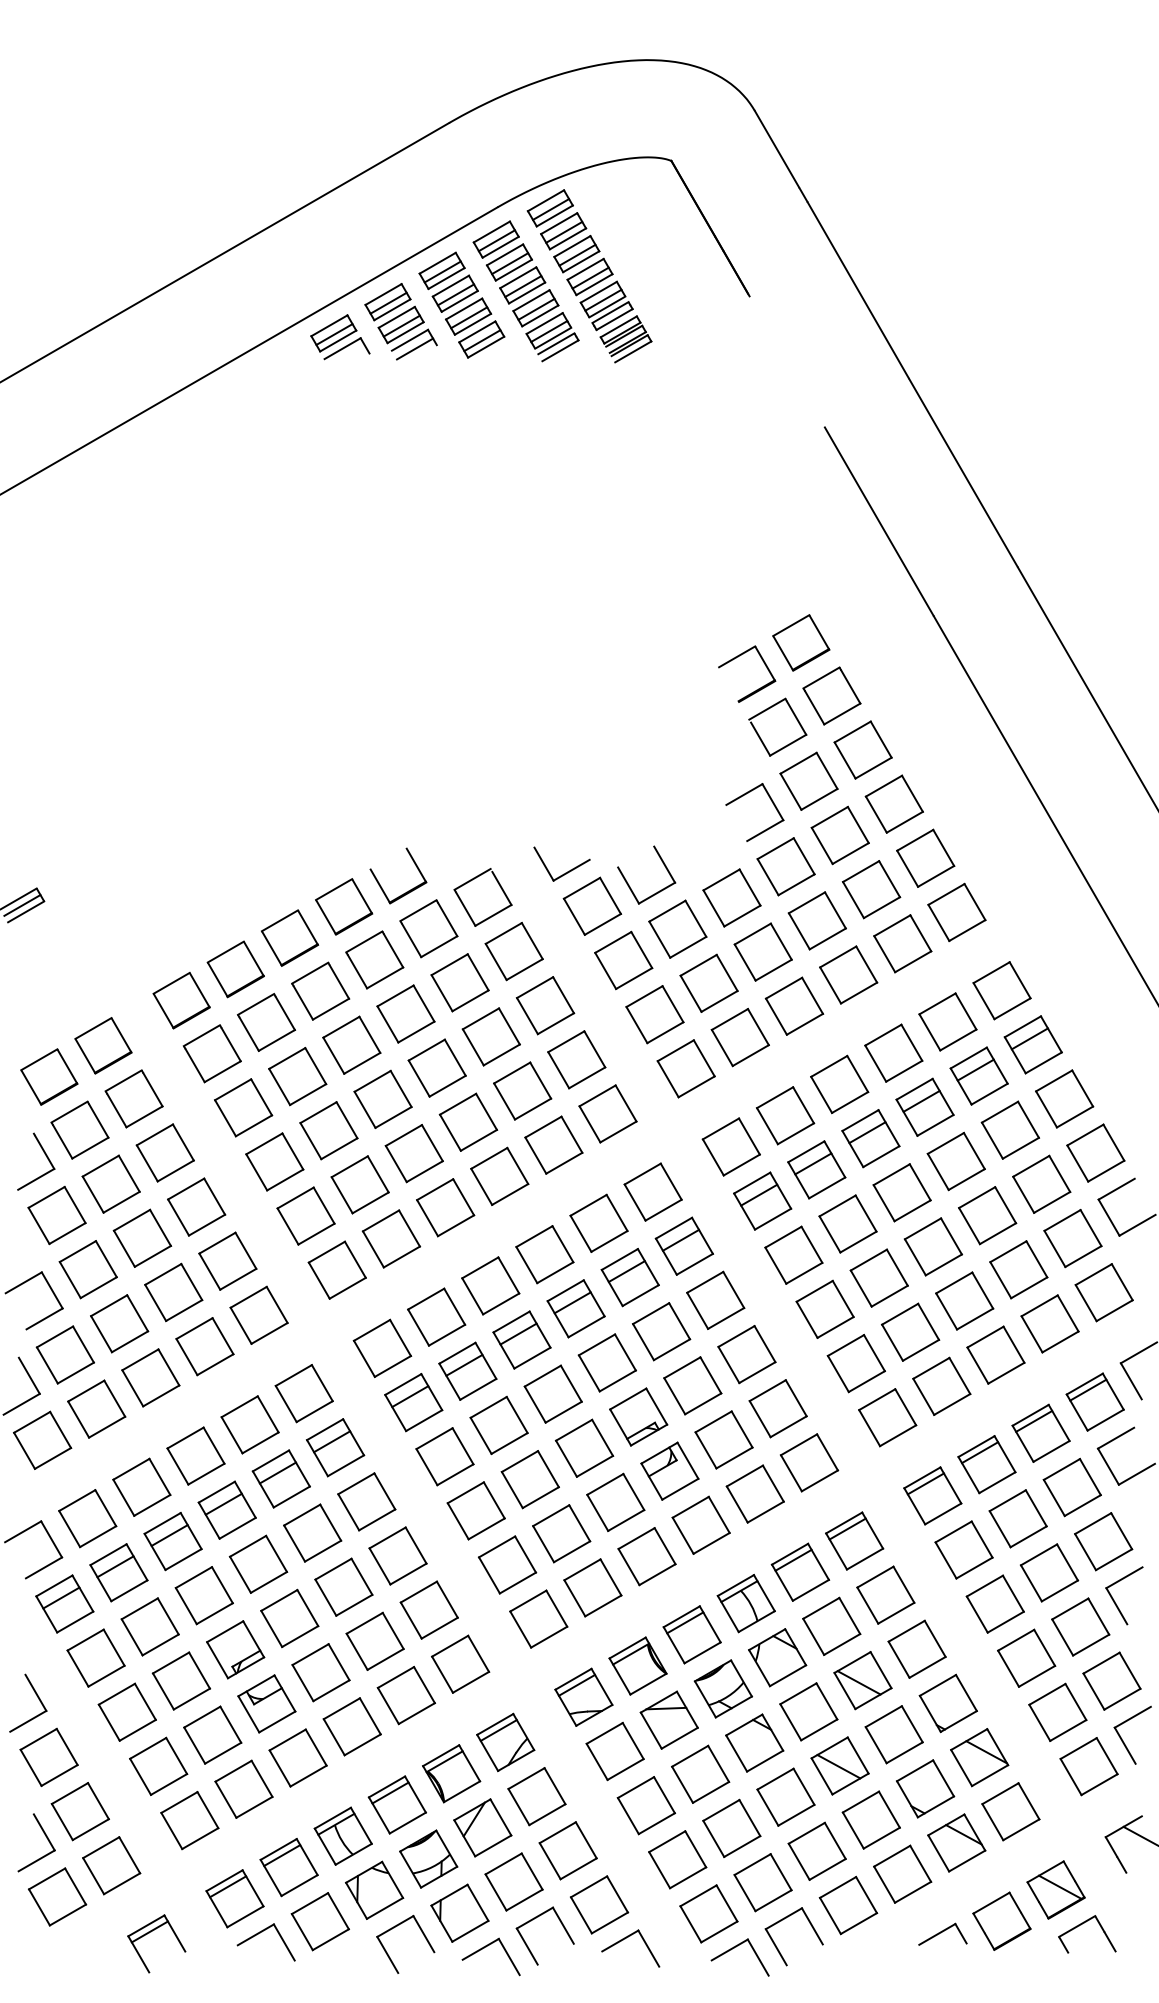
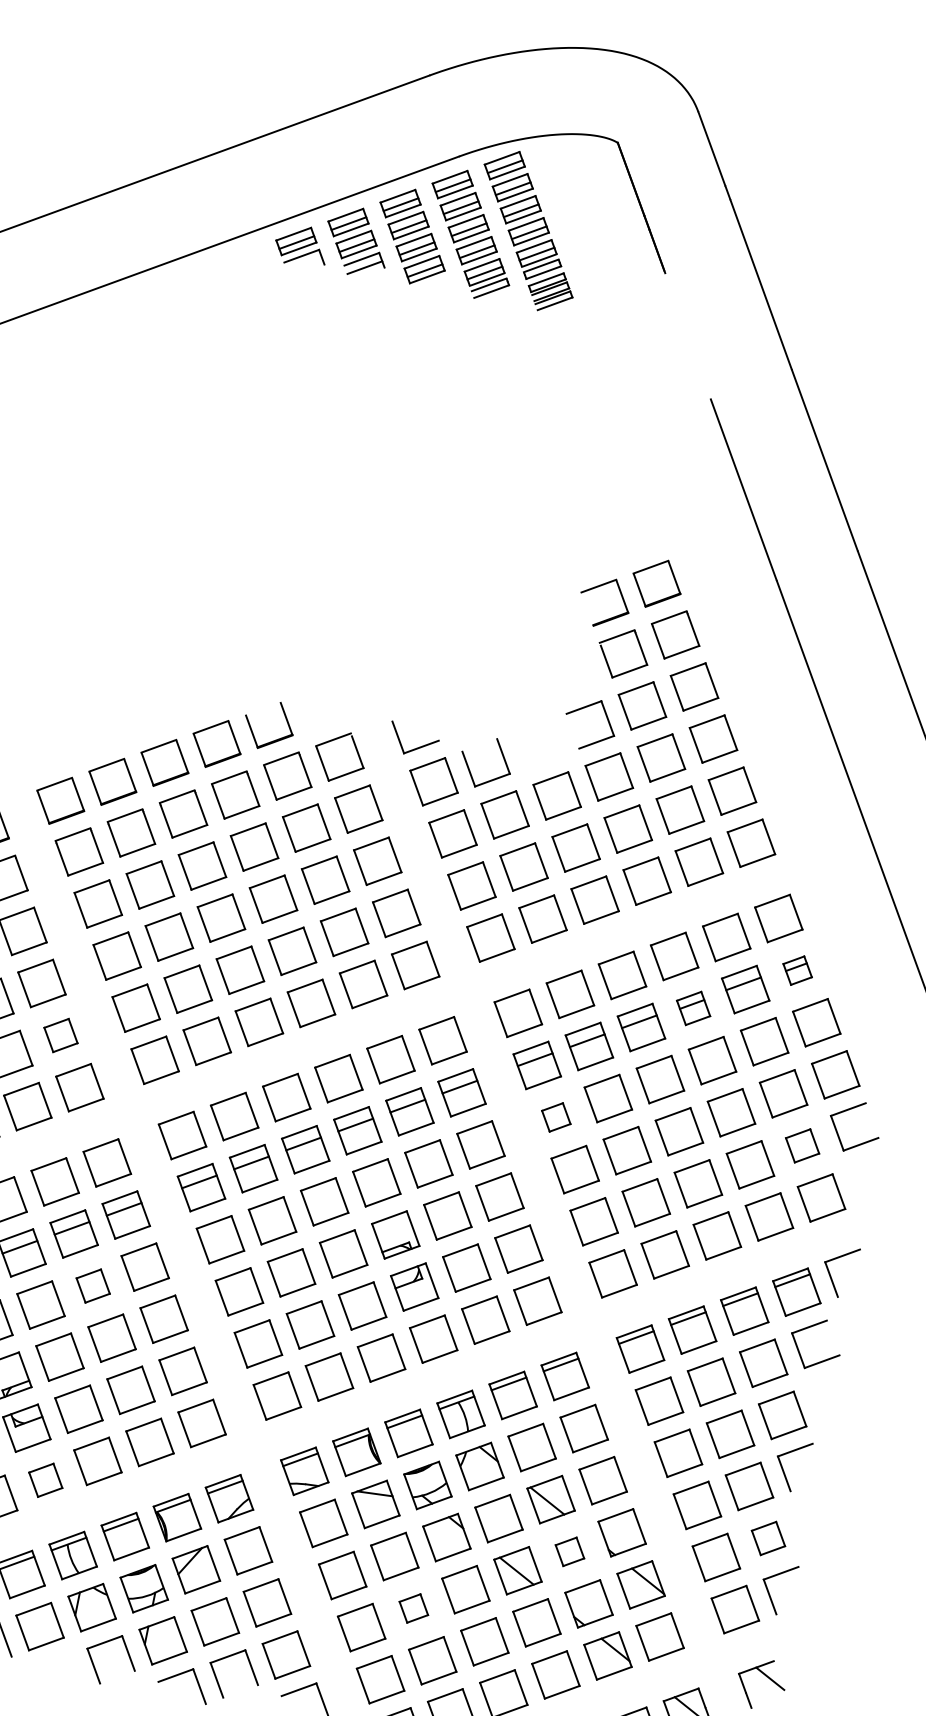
part: (1032, 1044) -> (797, 970), size x0.6
part: (924, 1106) -> (693, 1007), size x0.7
part: (1072, 1238) -> (802, 1145), size x0.7
part: (793, 1254) -> (556, 1116), size x0.6
part: (227, 1260) -> (60, 1034), size x0.7
part: (312, 1532) -> (93, 1285), size x0.7
part: (1111, 1680) -> (768, 1537), size x0.7
part: (893, 1734) -> (569, 1551), size x0.6
part: (297, 1757) -> (45, 1479), size x0.7
part: (731, 1827) -> (413, 1607), size x0.6

